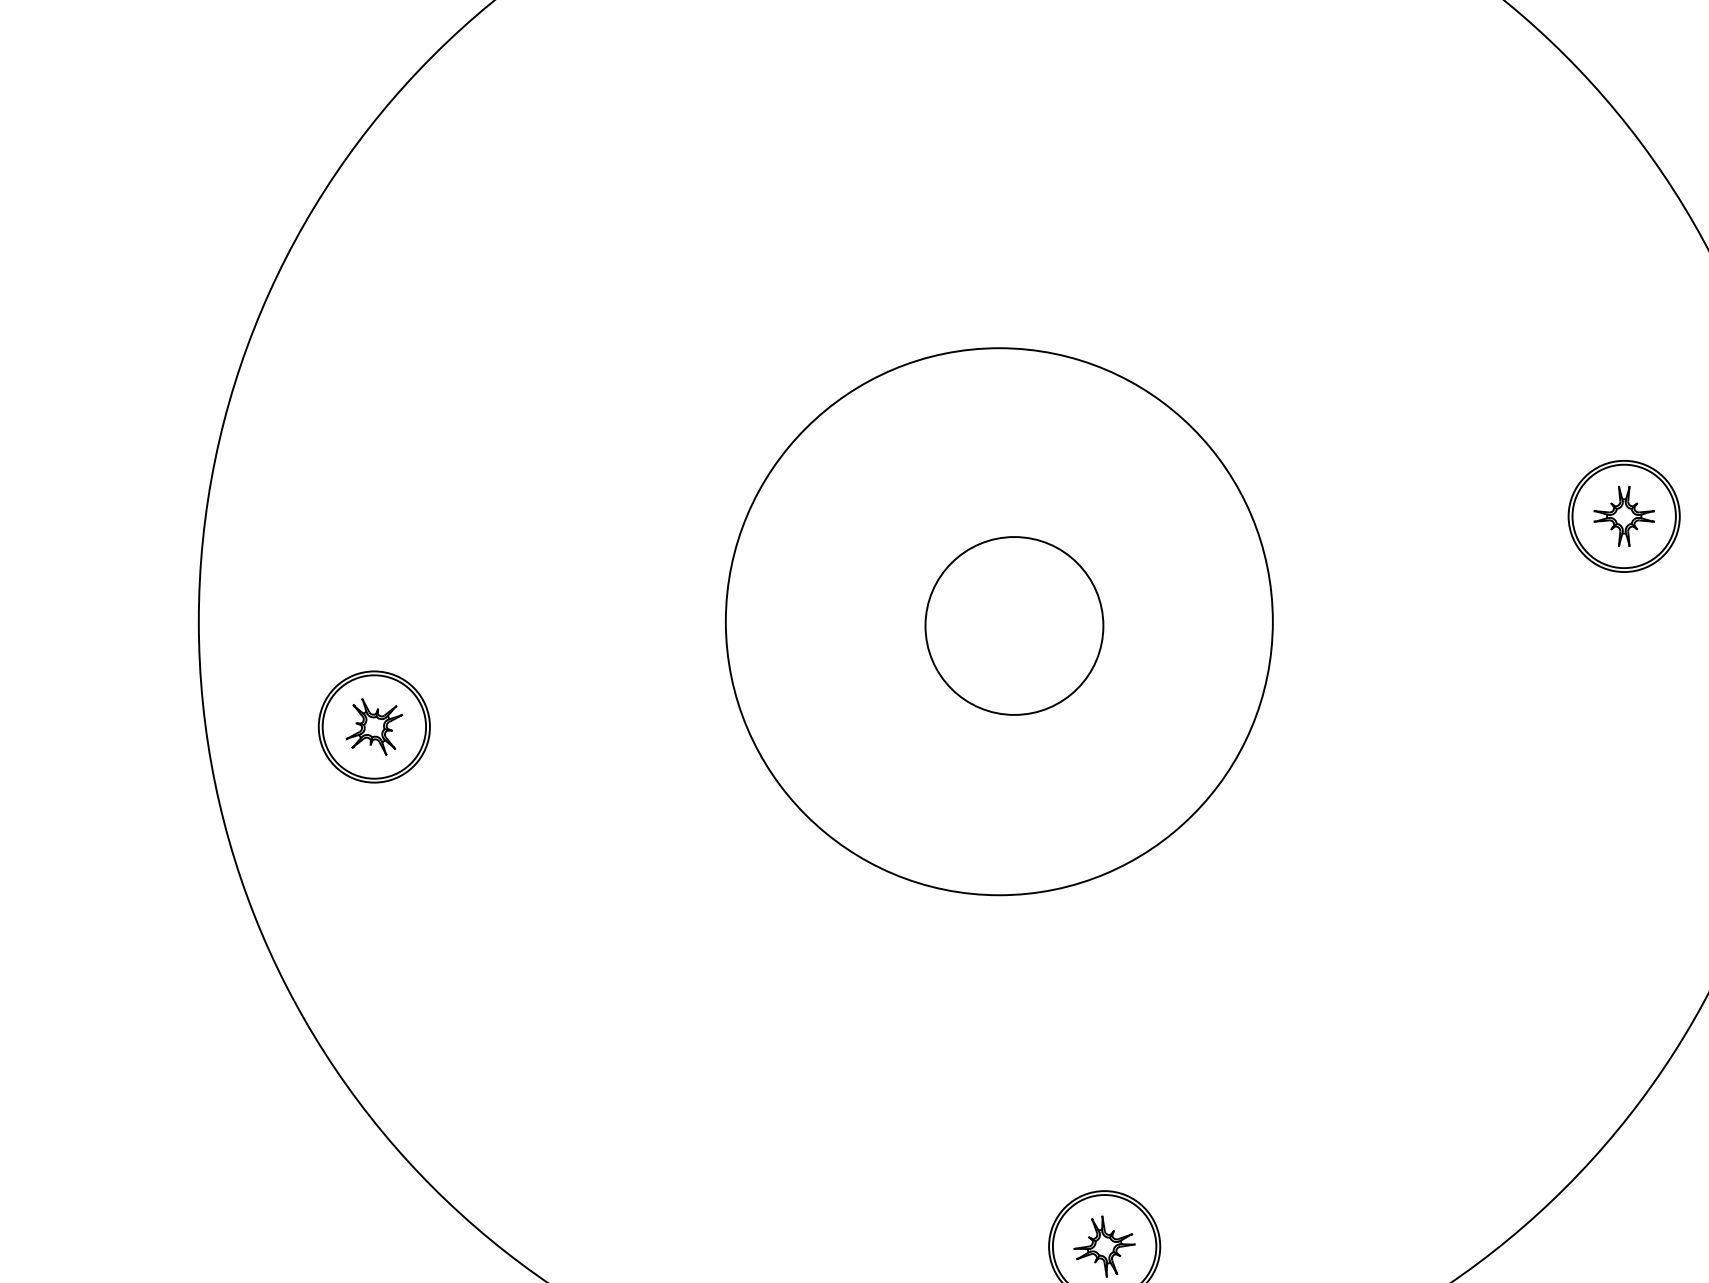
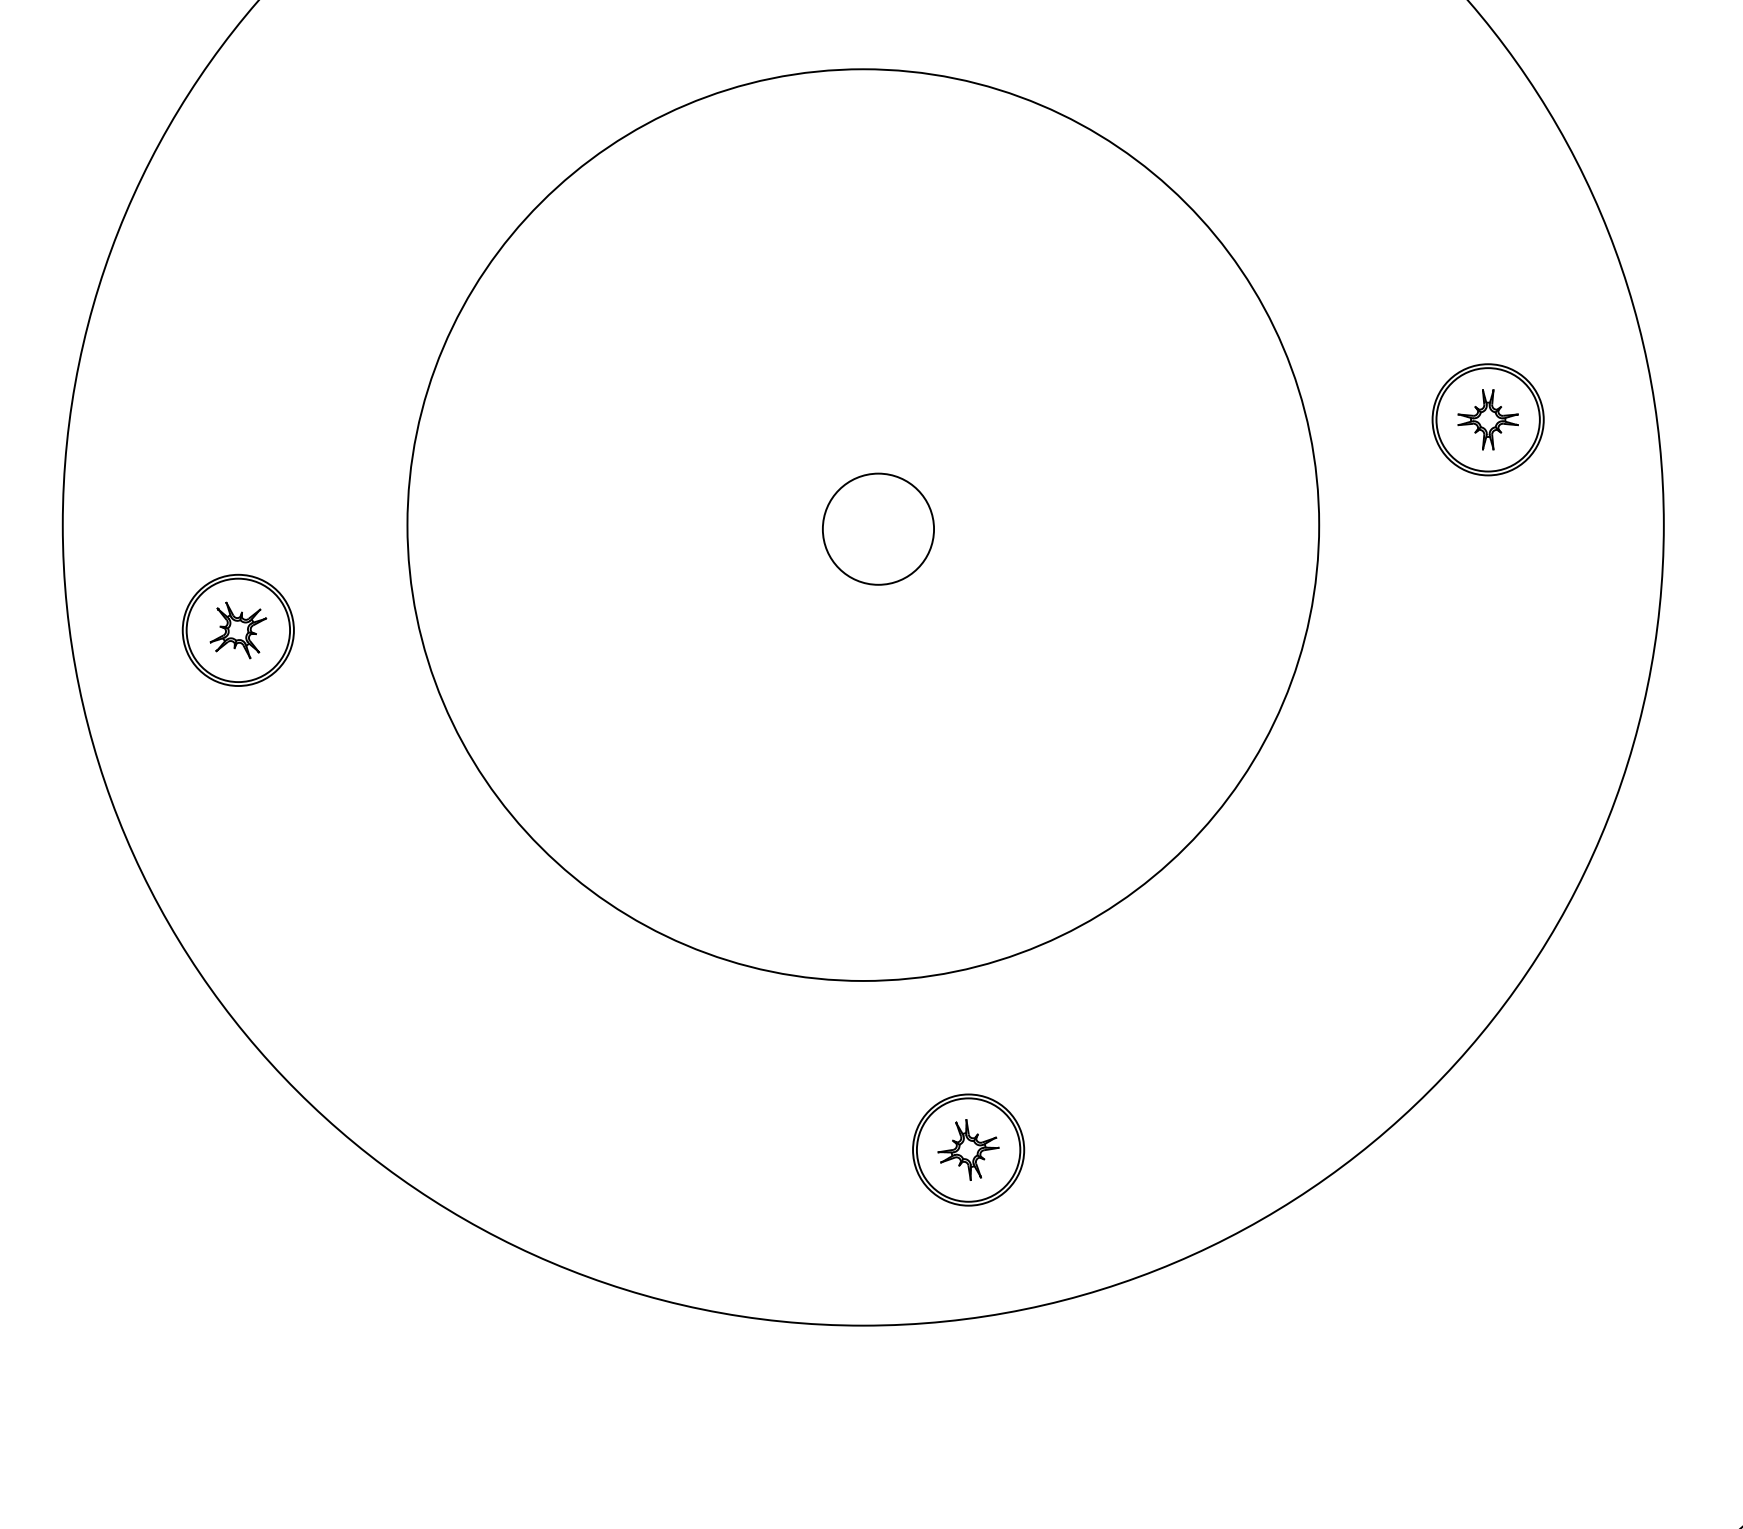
circle: (999, 621) -> (863, 524), size x1.67
circle: (1014, 625) -> (878, 528), size x0.62

